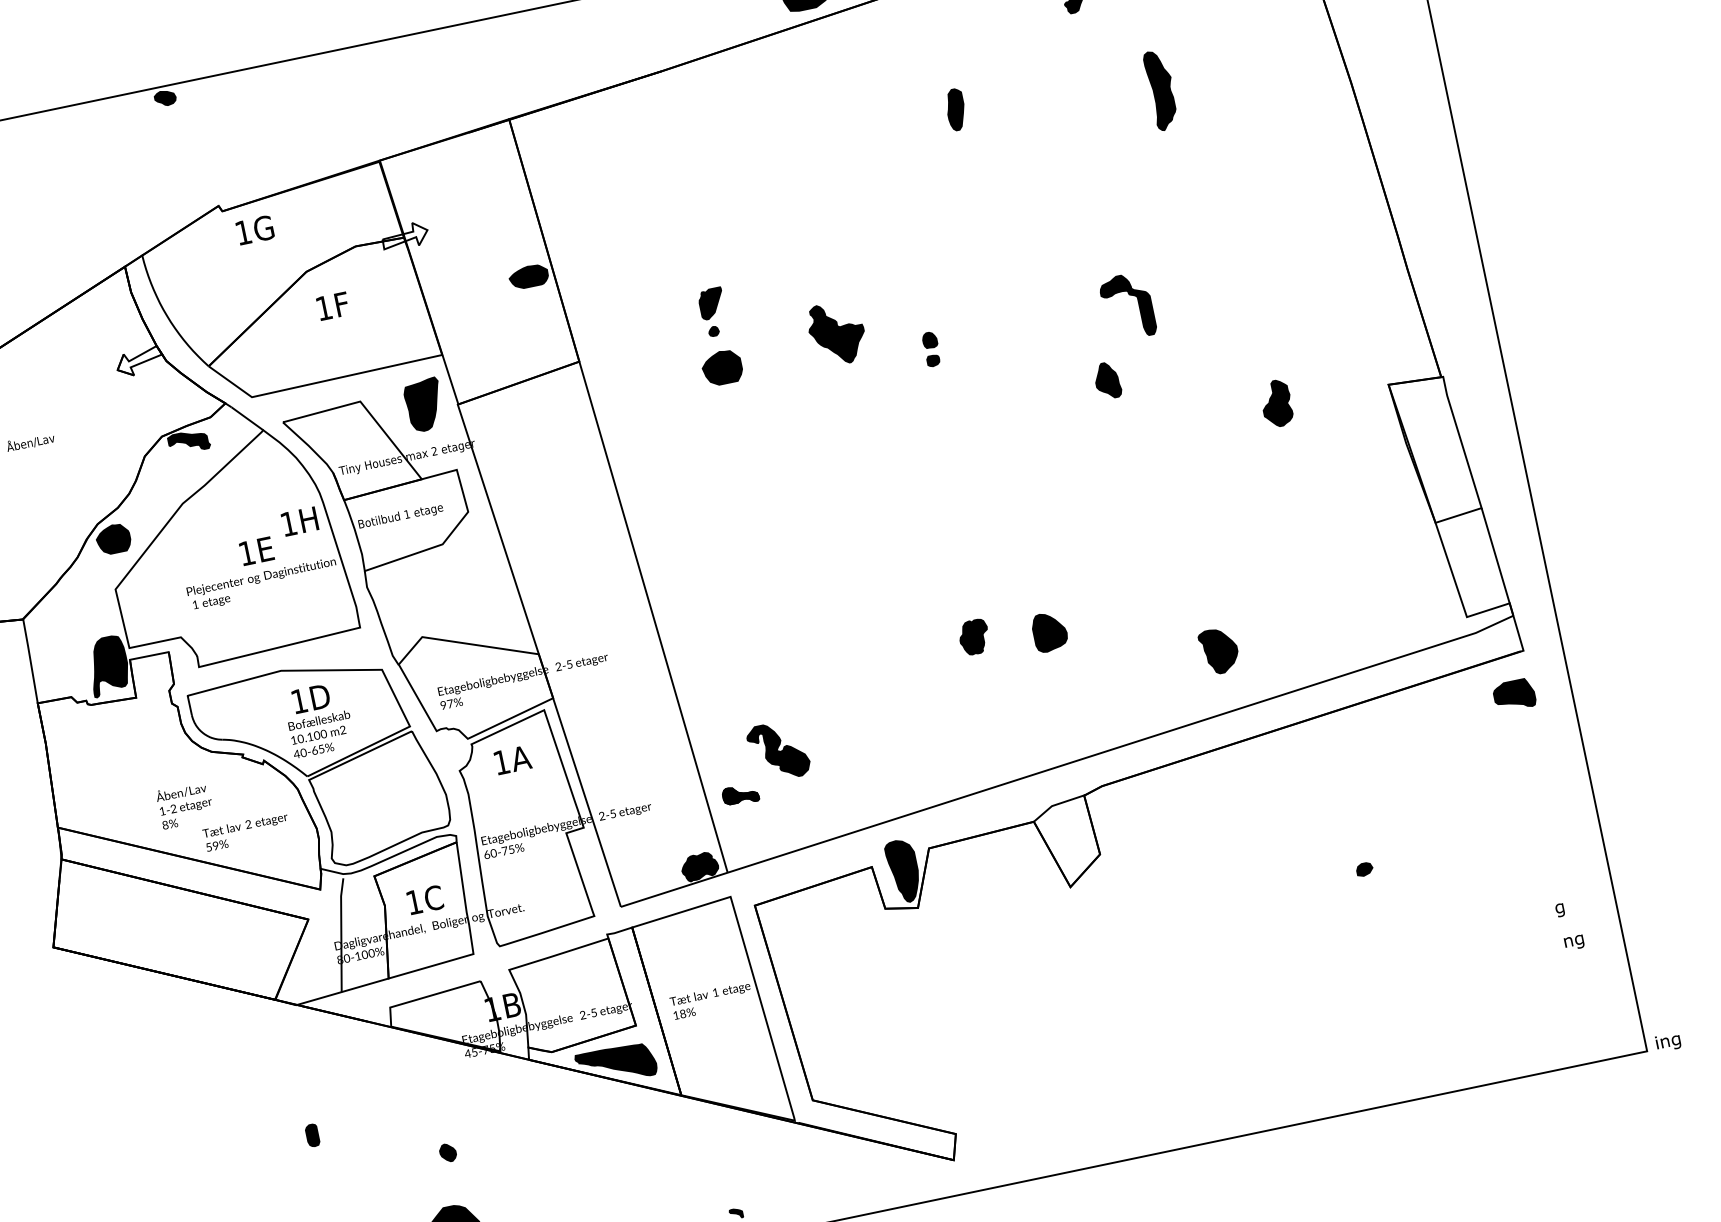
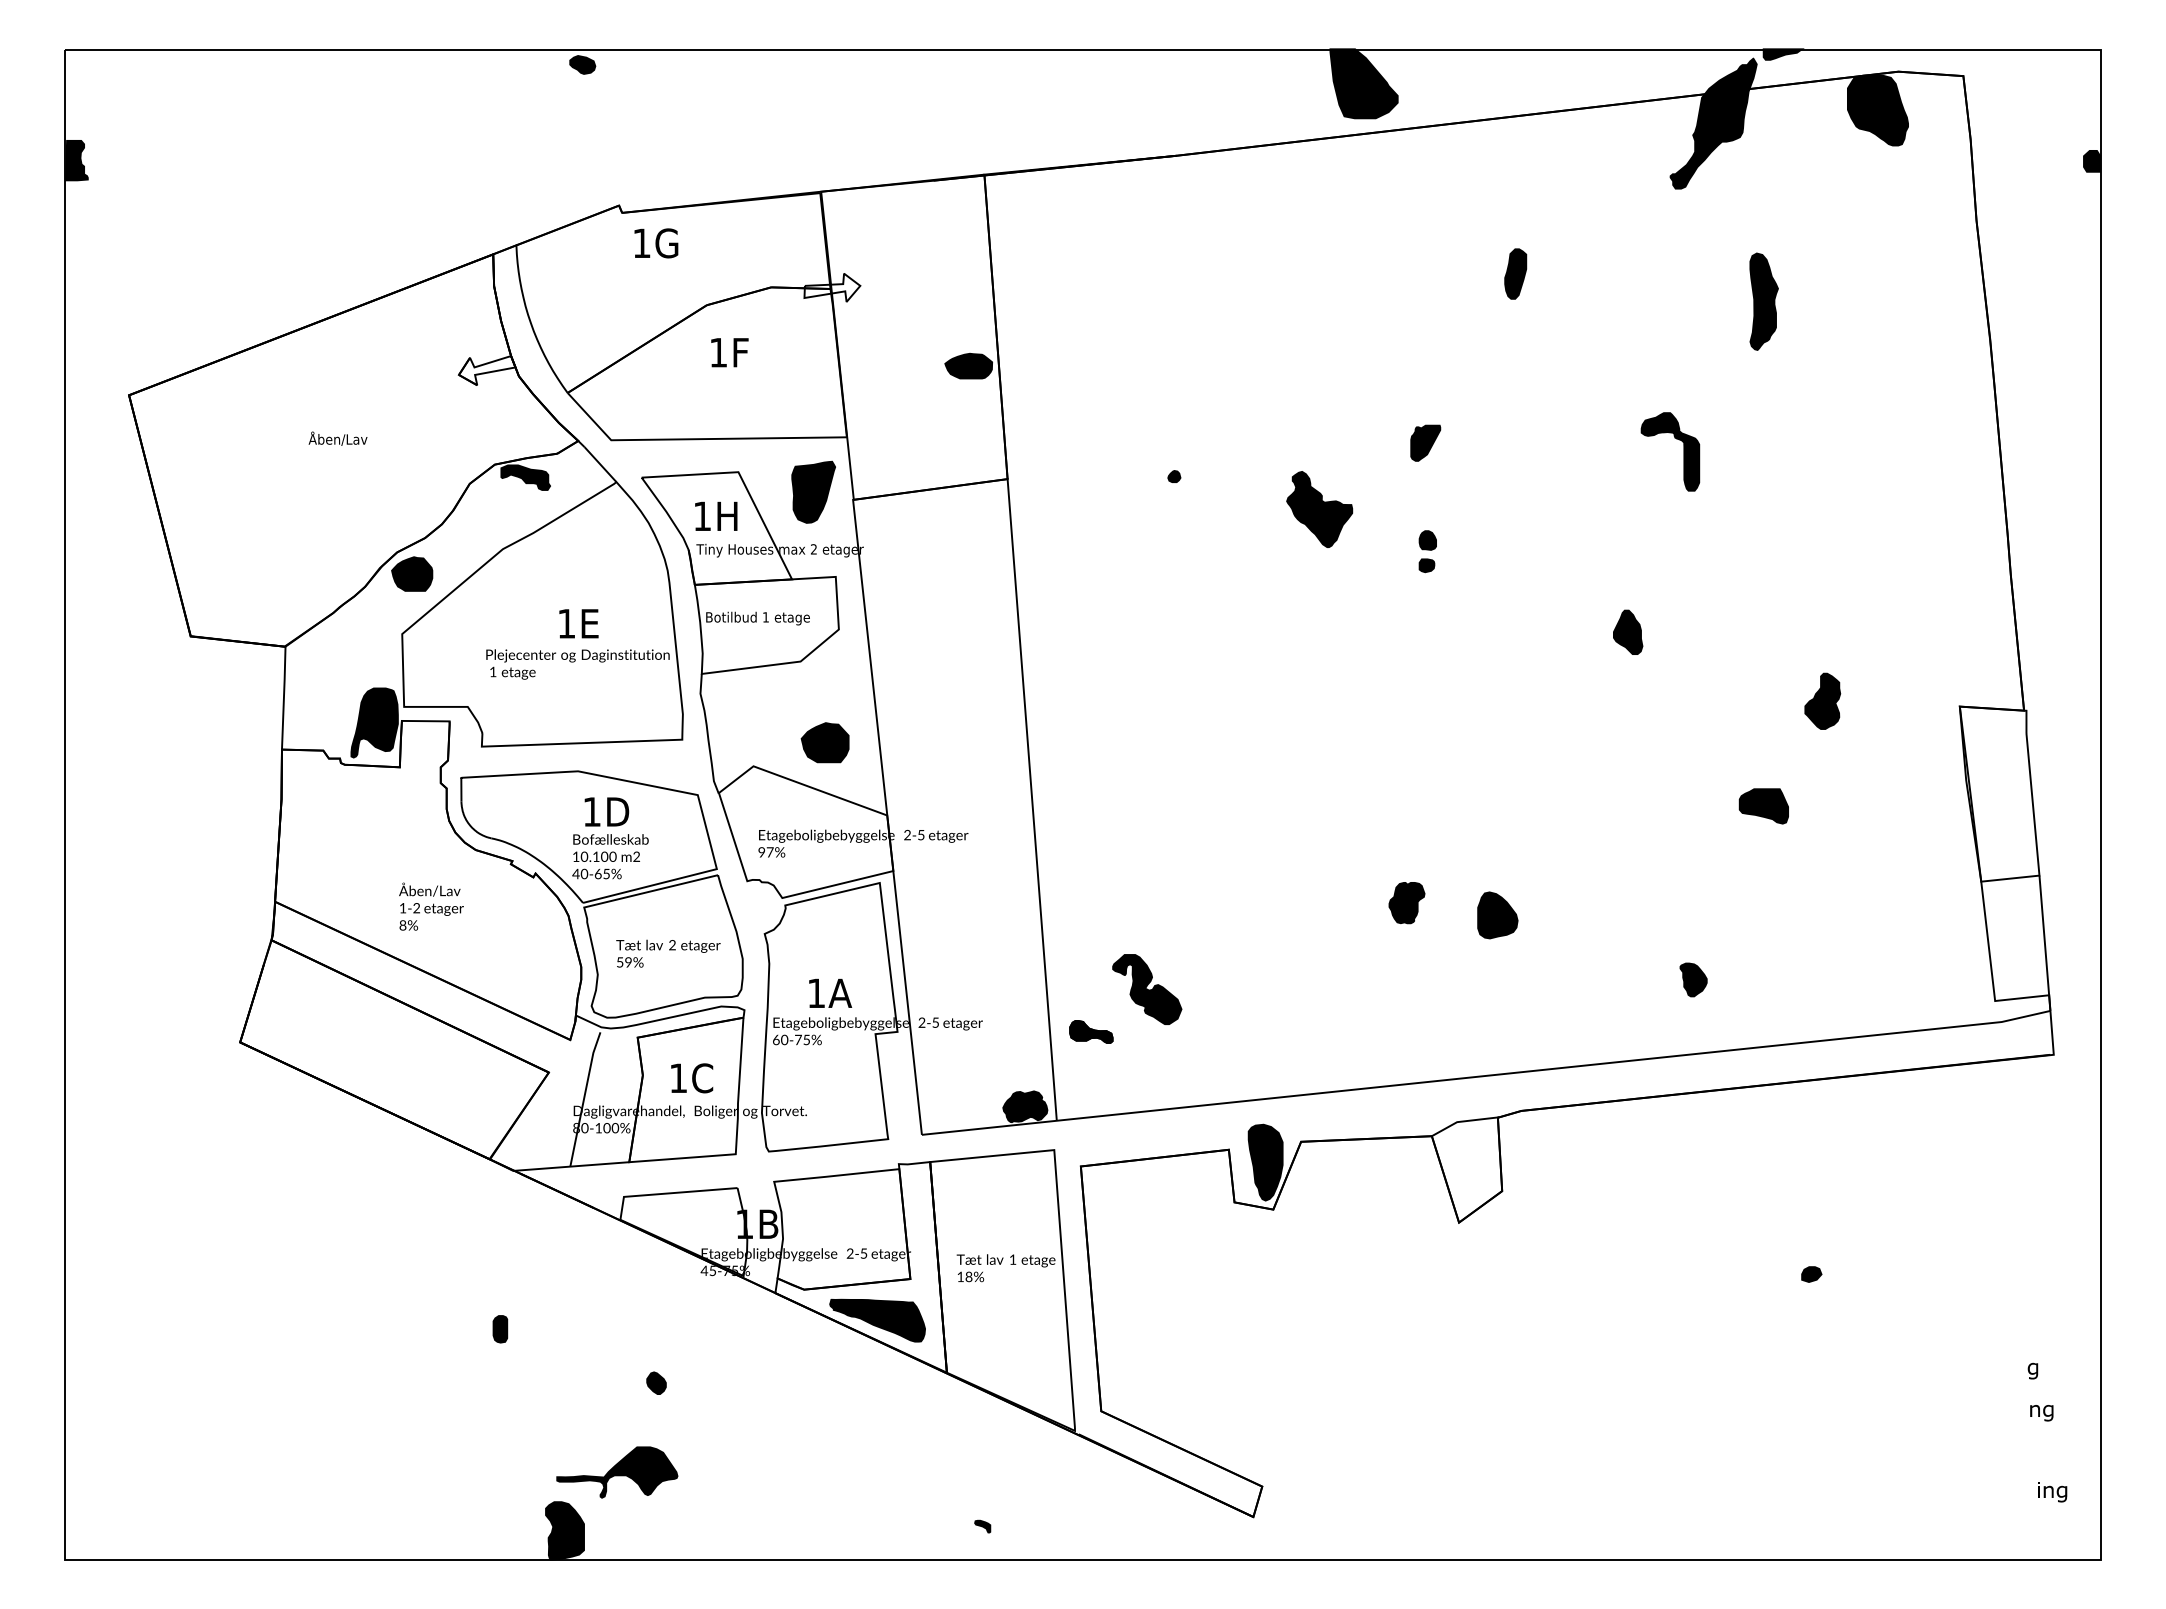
part: (711, 303) -> (1425, 442), moved
part: (1138, 304) -> (1683, 451), moved
part: (721, 367) -> (824, 742), moved
text: (299, 520) -> (716, 515), moved
part: (1219, 650) -> (1693, 979), size x0.62
part: (1514, 695) -> (1763, 806), moved
text: (512, 759) -> (830, 992), moved
text: (246, 831) -> (668, 953), moved
part: (1668, 1042) -> (2052, 1492), moved

